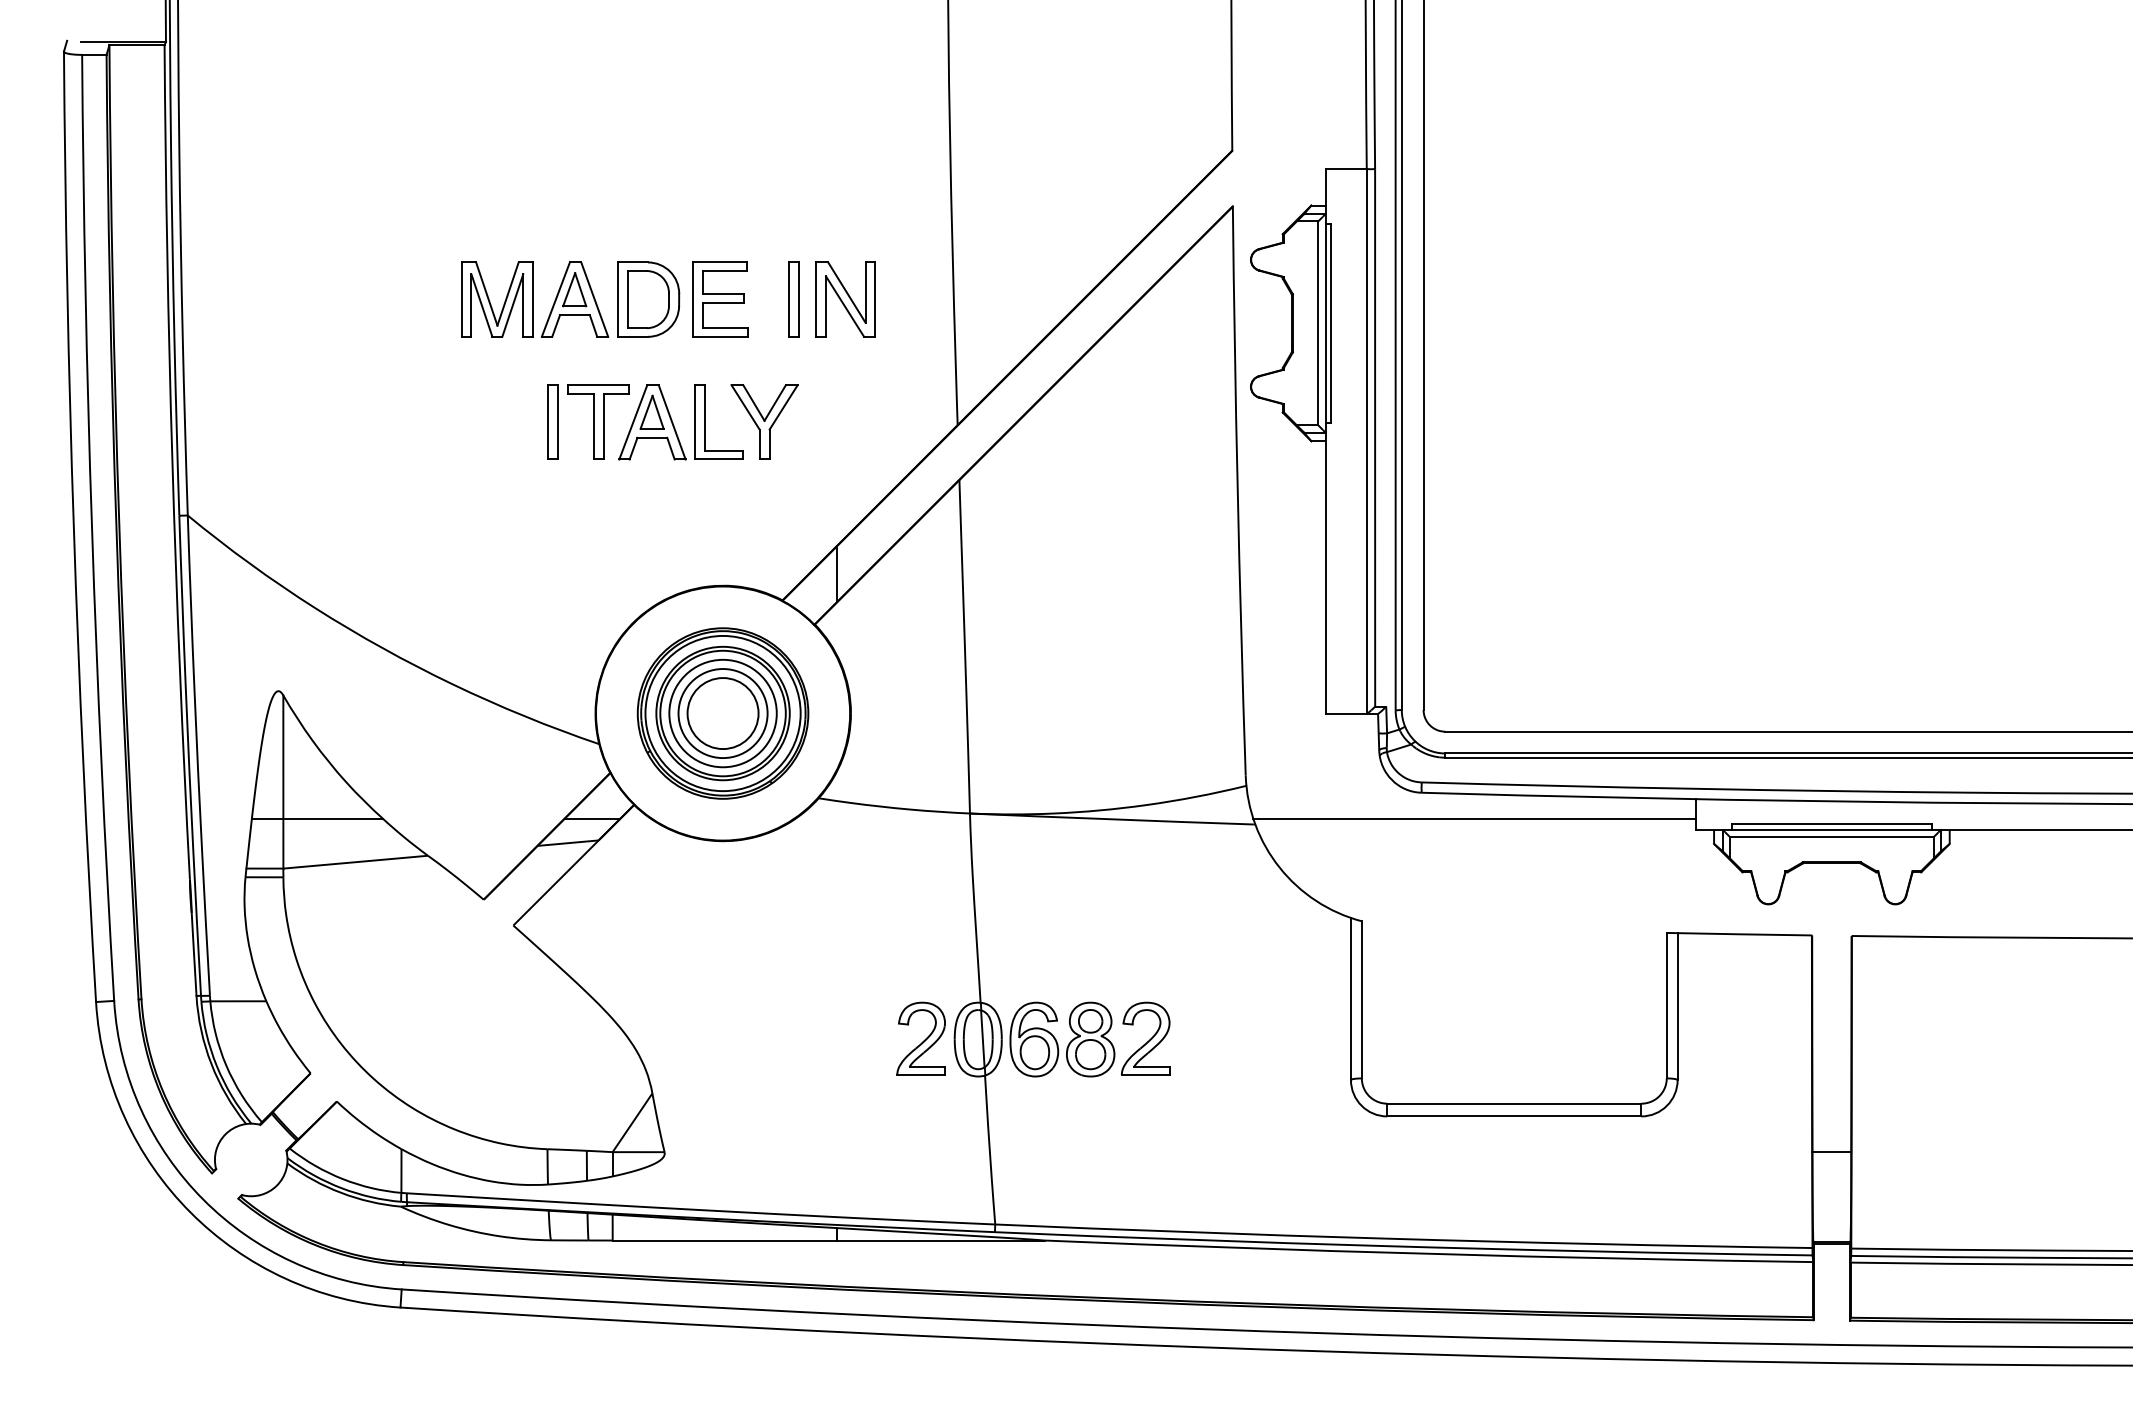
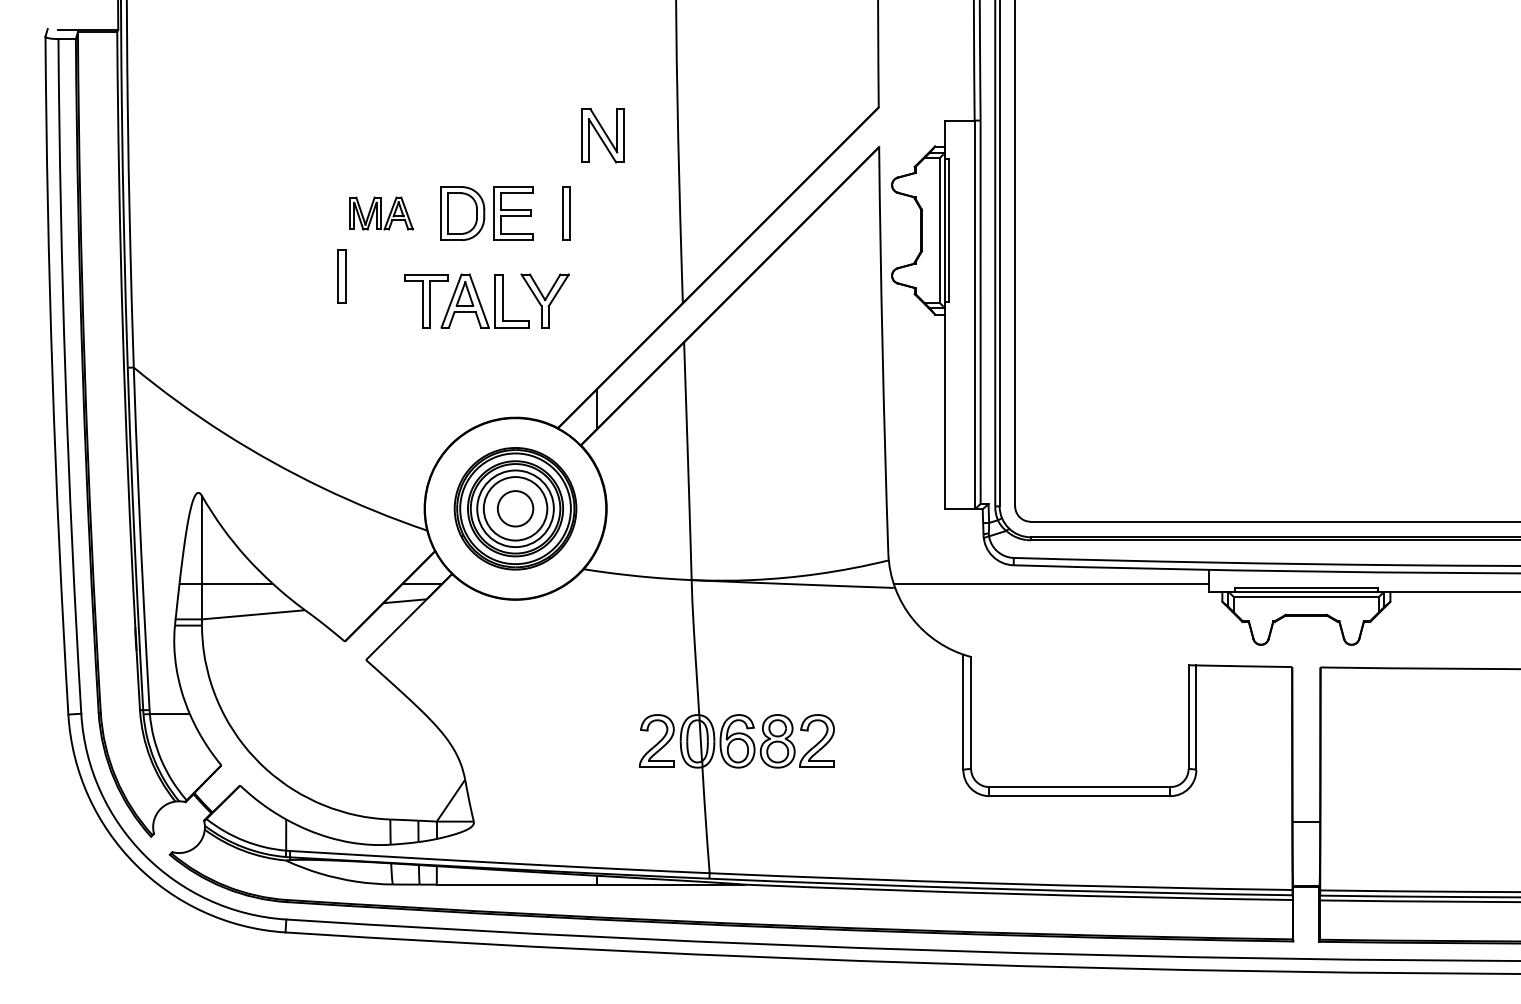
part: (535, 299) -> (381, 213), size x0.6
part: (845, 299) -> (602, 135), moved
part: (552, 421) -> (341, 276), moved
circle: (722, 713) -> (515, 508), size x0.7

